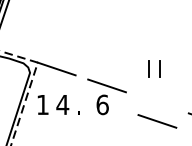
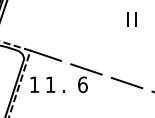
part: (154, 68) -> (131, 19), moved
text: (62, 104) -> (50, 84), 4 -> 1
line: (156, 121) -> (126, 83), moved

